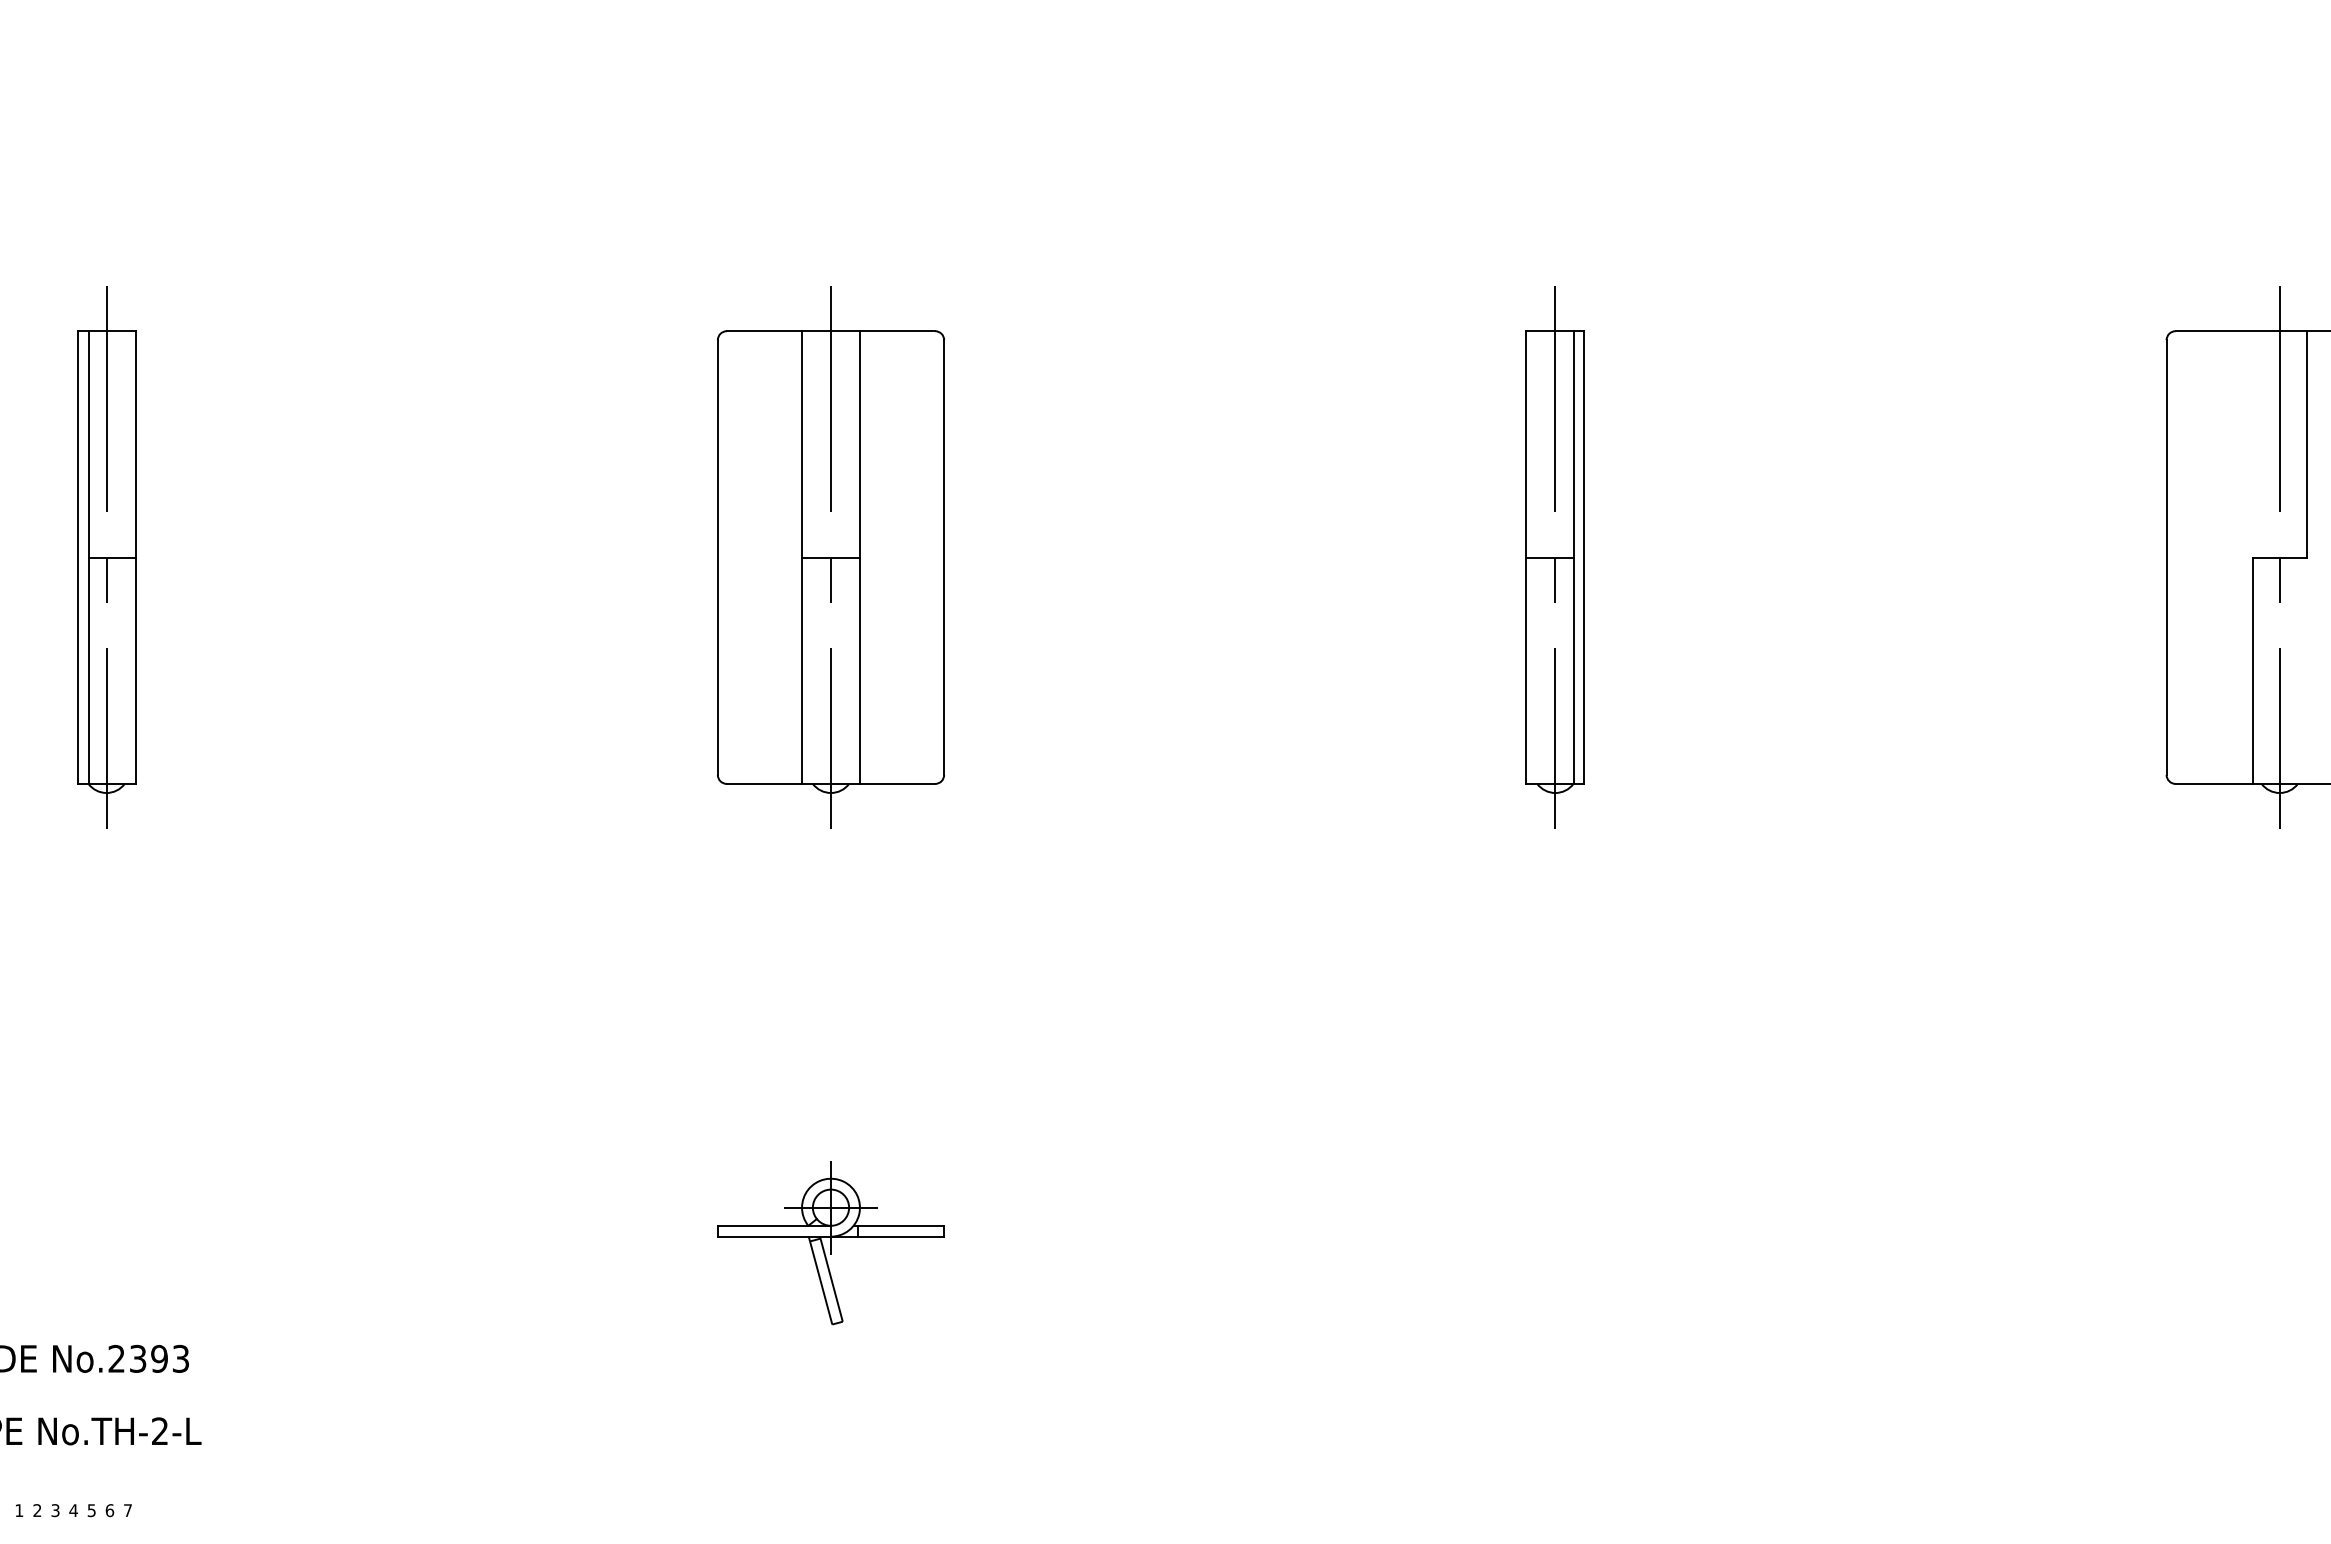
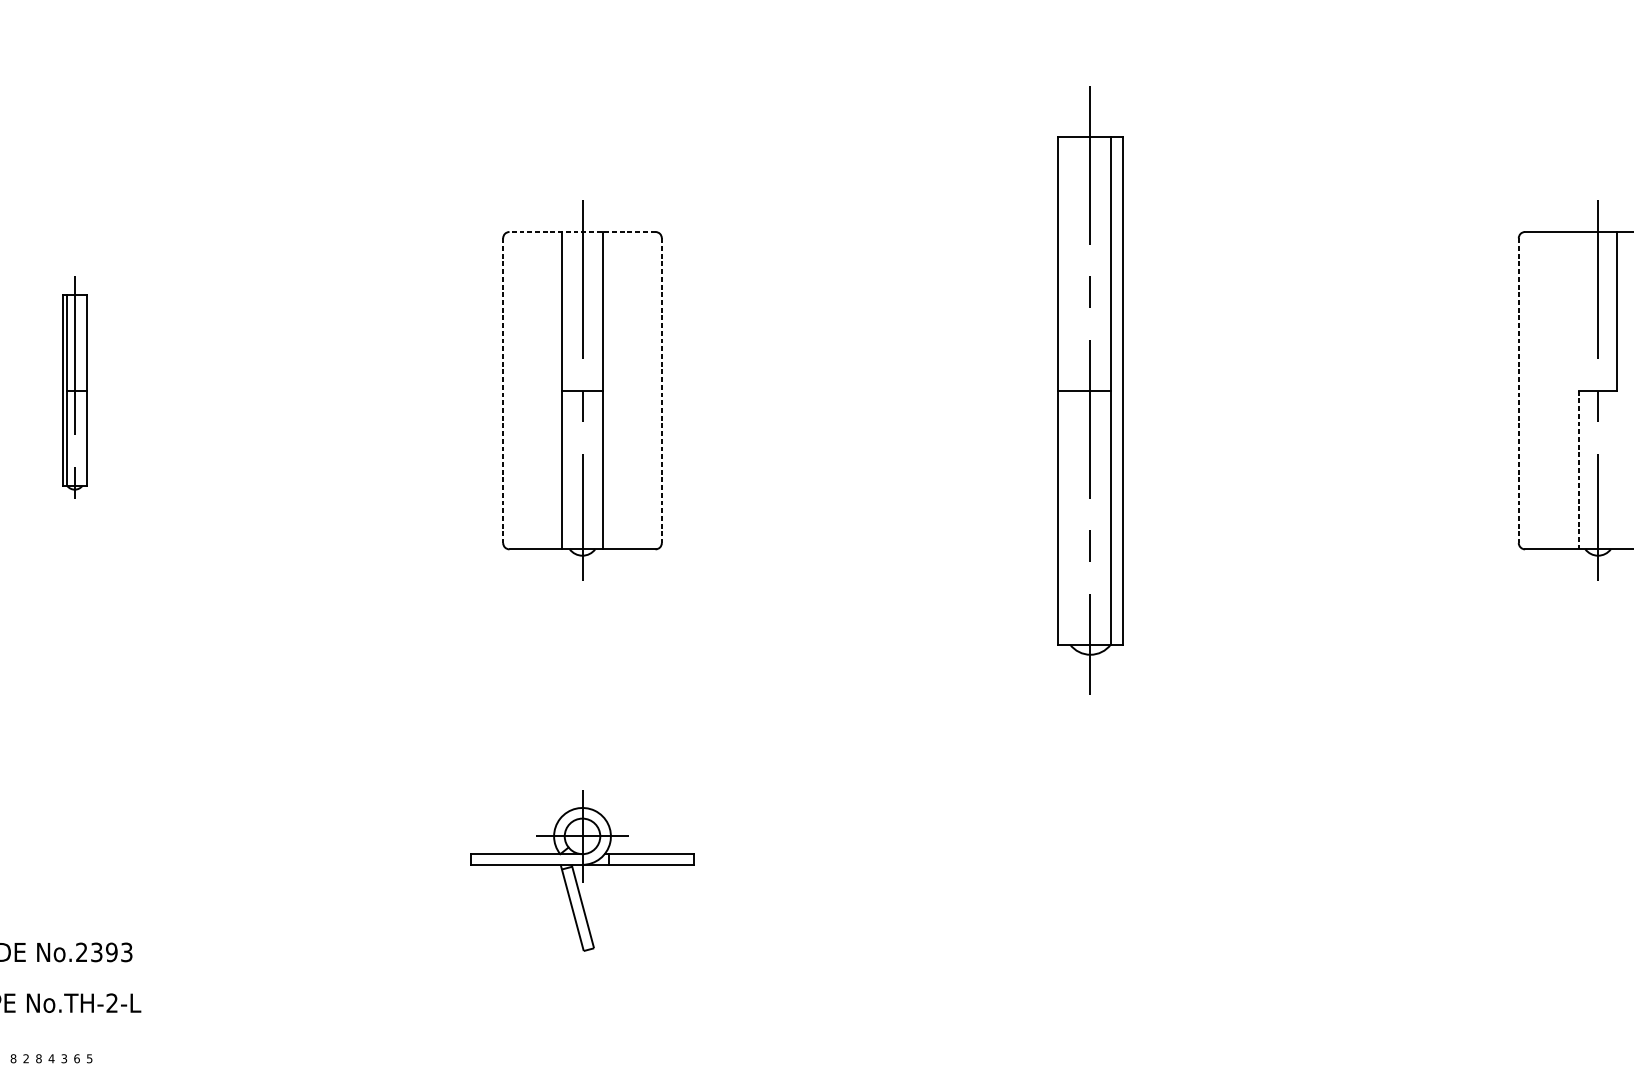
line: (830, 331) -> (582, 232), solid -> dashed
part: (106, 557) -> (74, 390), size x0.6
part: (1554, 557) -> (1089, 390), size x1.6
line: (717, 558) -> (502, 391), solid -> dashed
line: (944, 558) -> (662, 391), solid -> dashed
line: (2166, 558) -> (1518, 391), solid -> dashed
line: (2252, 671) -> (1578, 470), solid -> dashed
part: (830, 1243) -> (582, 871), size x1.4
text: (19, 1510) -> (13, 1058), 1 -> 8
text: (55, 1510) -> (38, 1058), 3 -> 8
text: (91, 1510) -> (64, 1058), 5 -> 3
text: (127, 1510) -> (89, 1058), 7 -> 5

